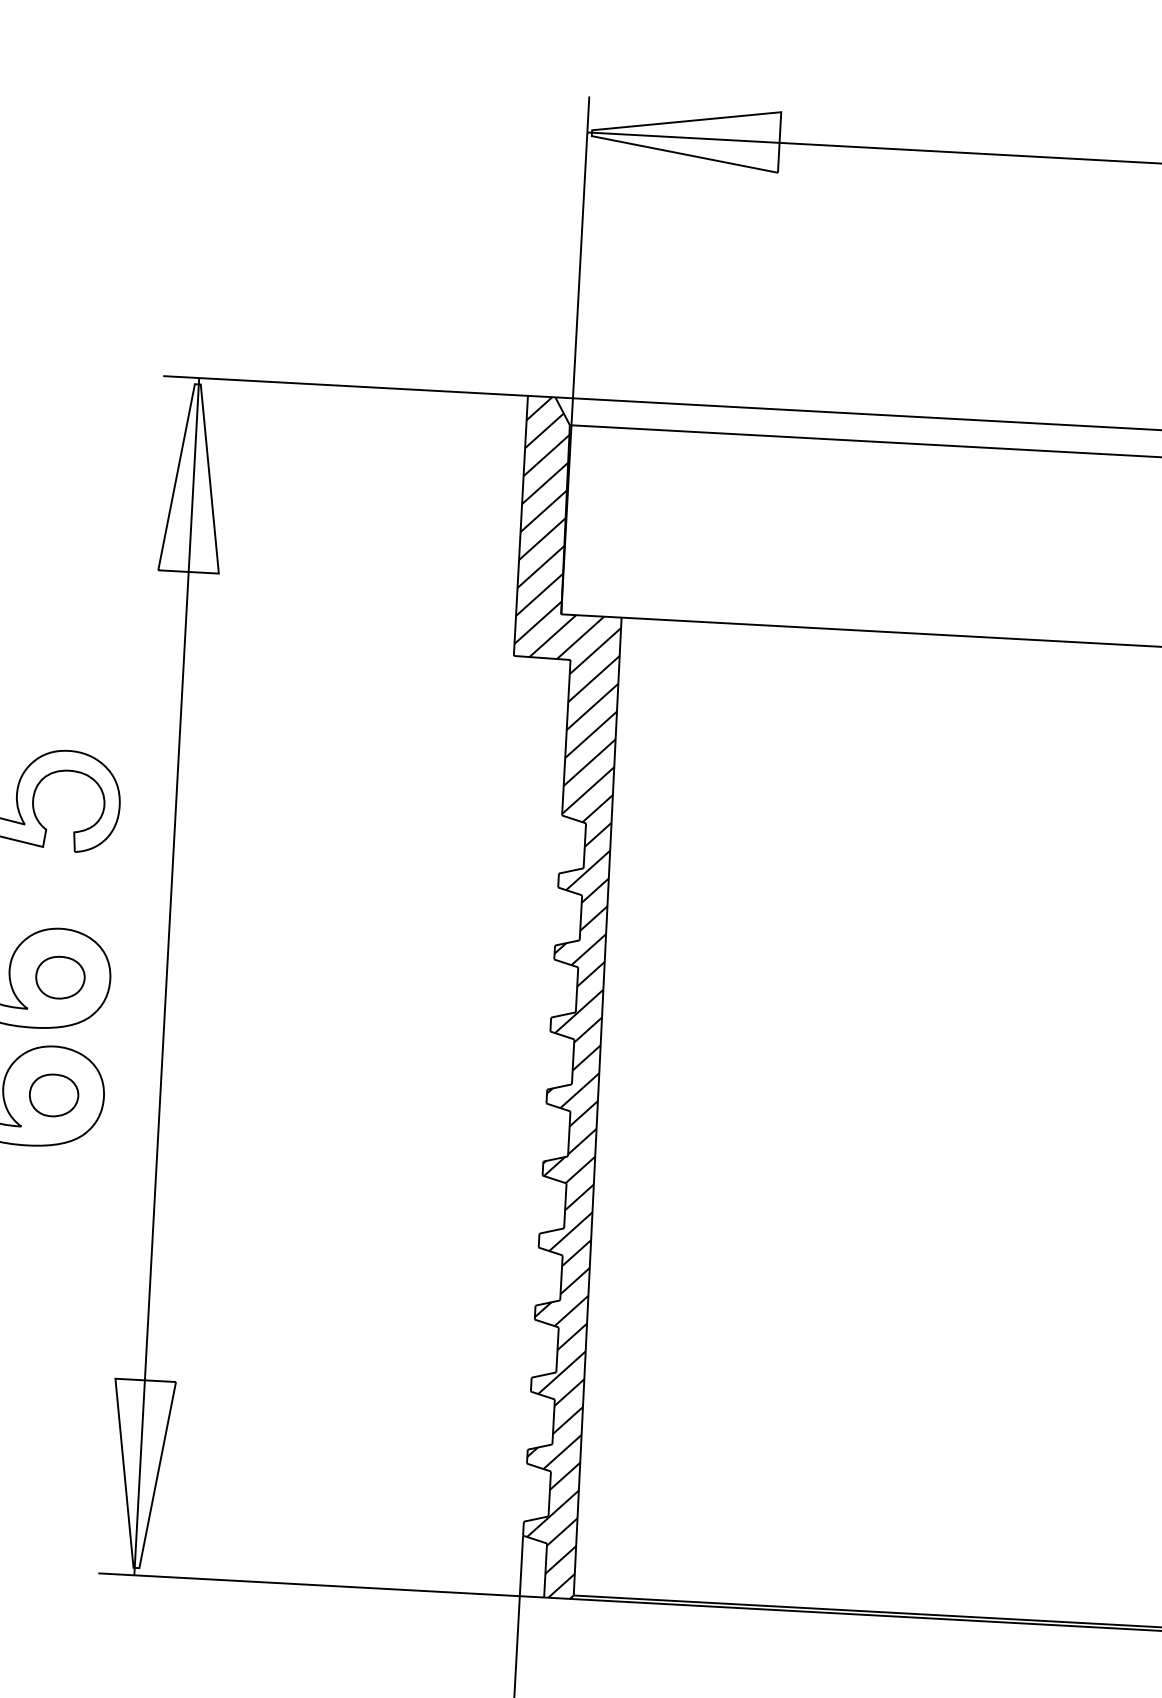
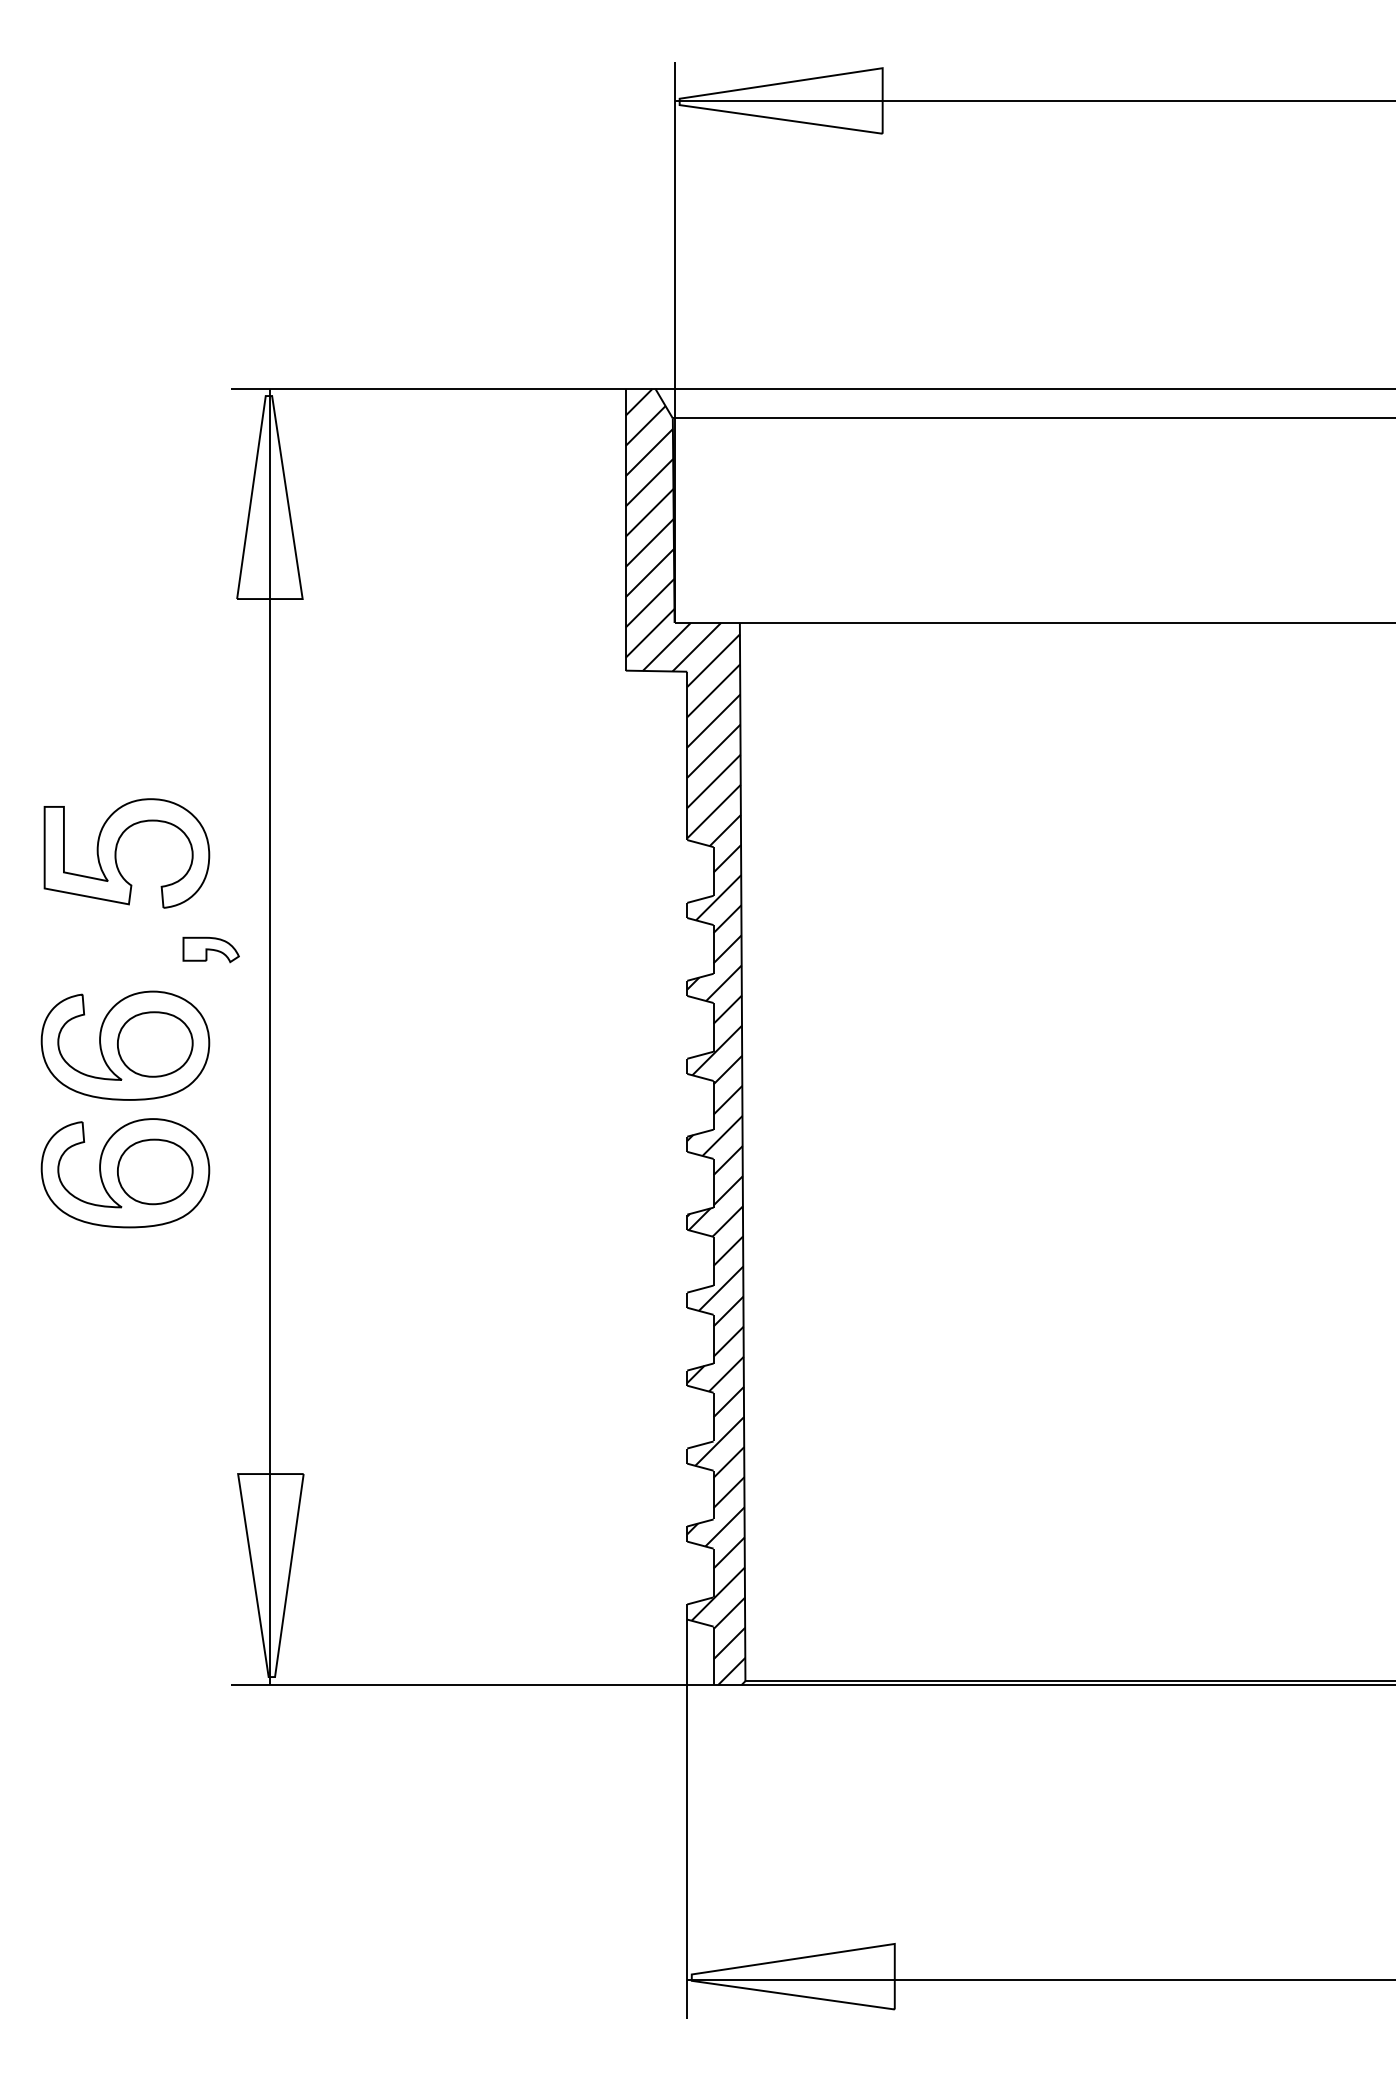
part: (116, 892) -> (210, 949), added
part: (60, 977) -> (155, 1044), size x1.43
part: (54, 1095) -> (155, 1171), size x1.43

